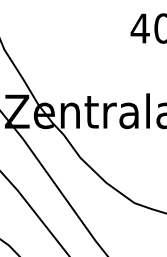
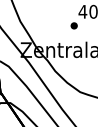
part: (119, 58) -> (73, 25), added

